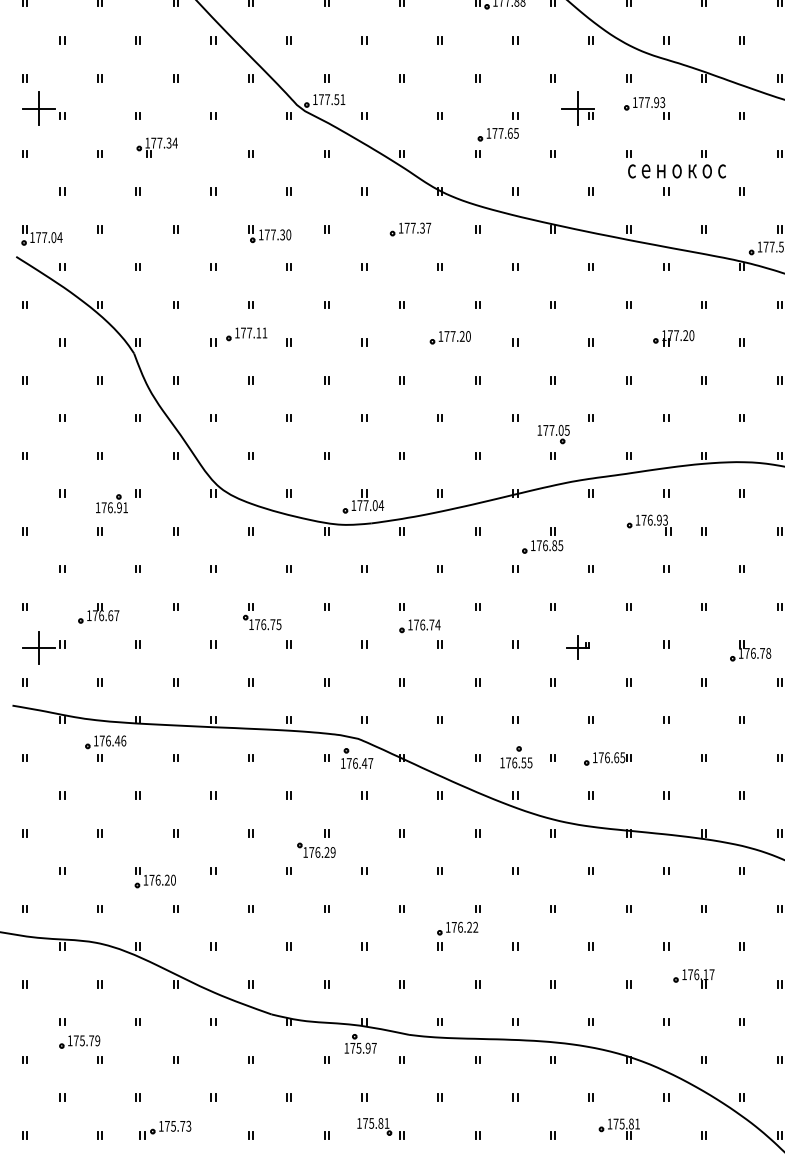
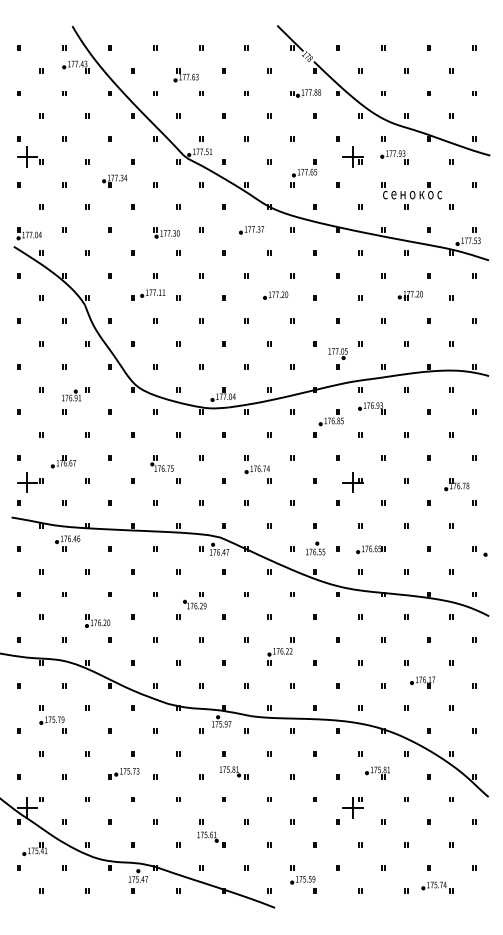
part: (156, 147) -> (114, 180), moved
part: (648, 525) -> (371, 408), moved
part: (577, 647) -> (352, 482), size x1.43
part: (164, 1129) -> (123, 773), moved

